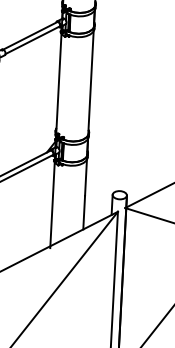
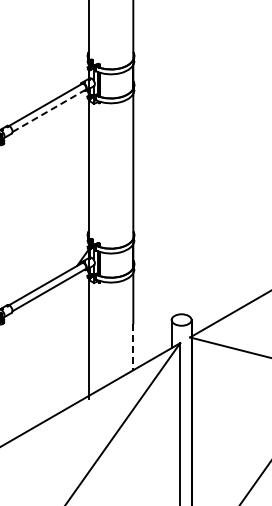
line: (32, 39) -> (49, 110), solid -> dashed
line: (84, 213) -> (133, 347), solid -> dashed

